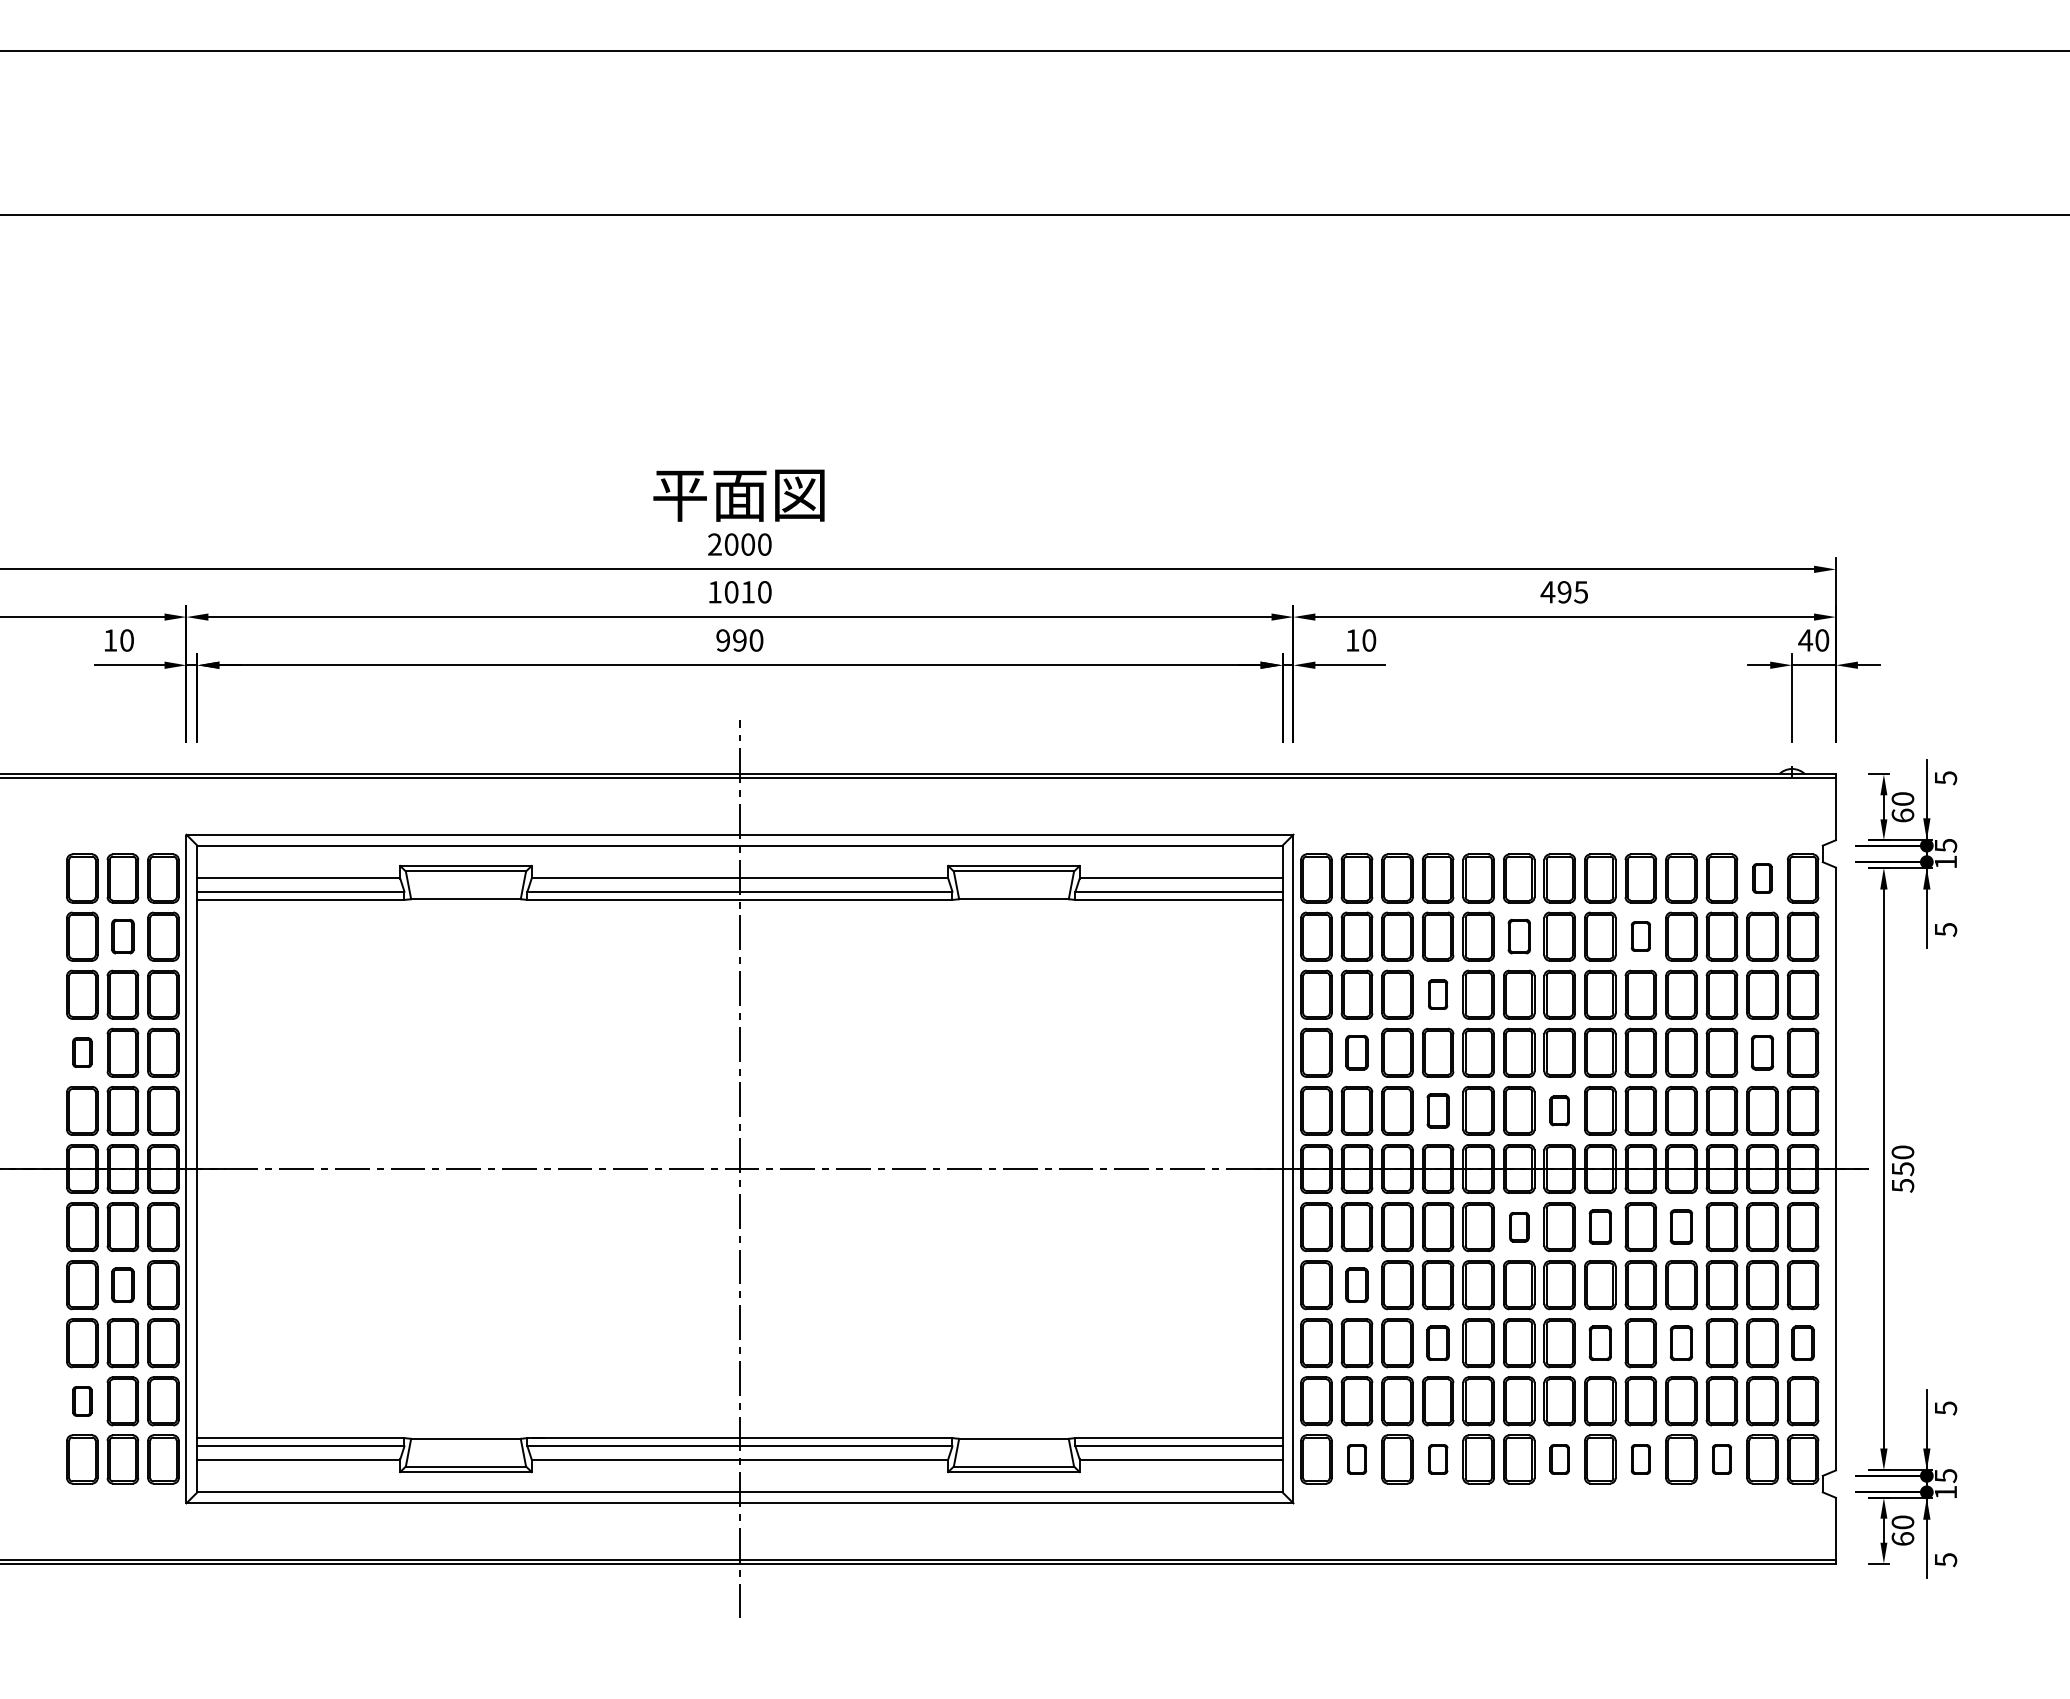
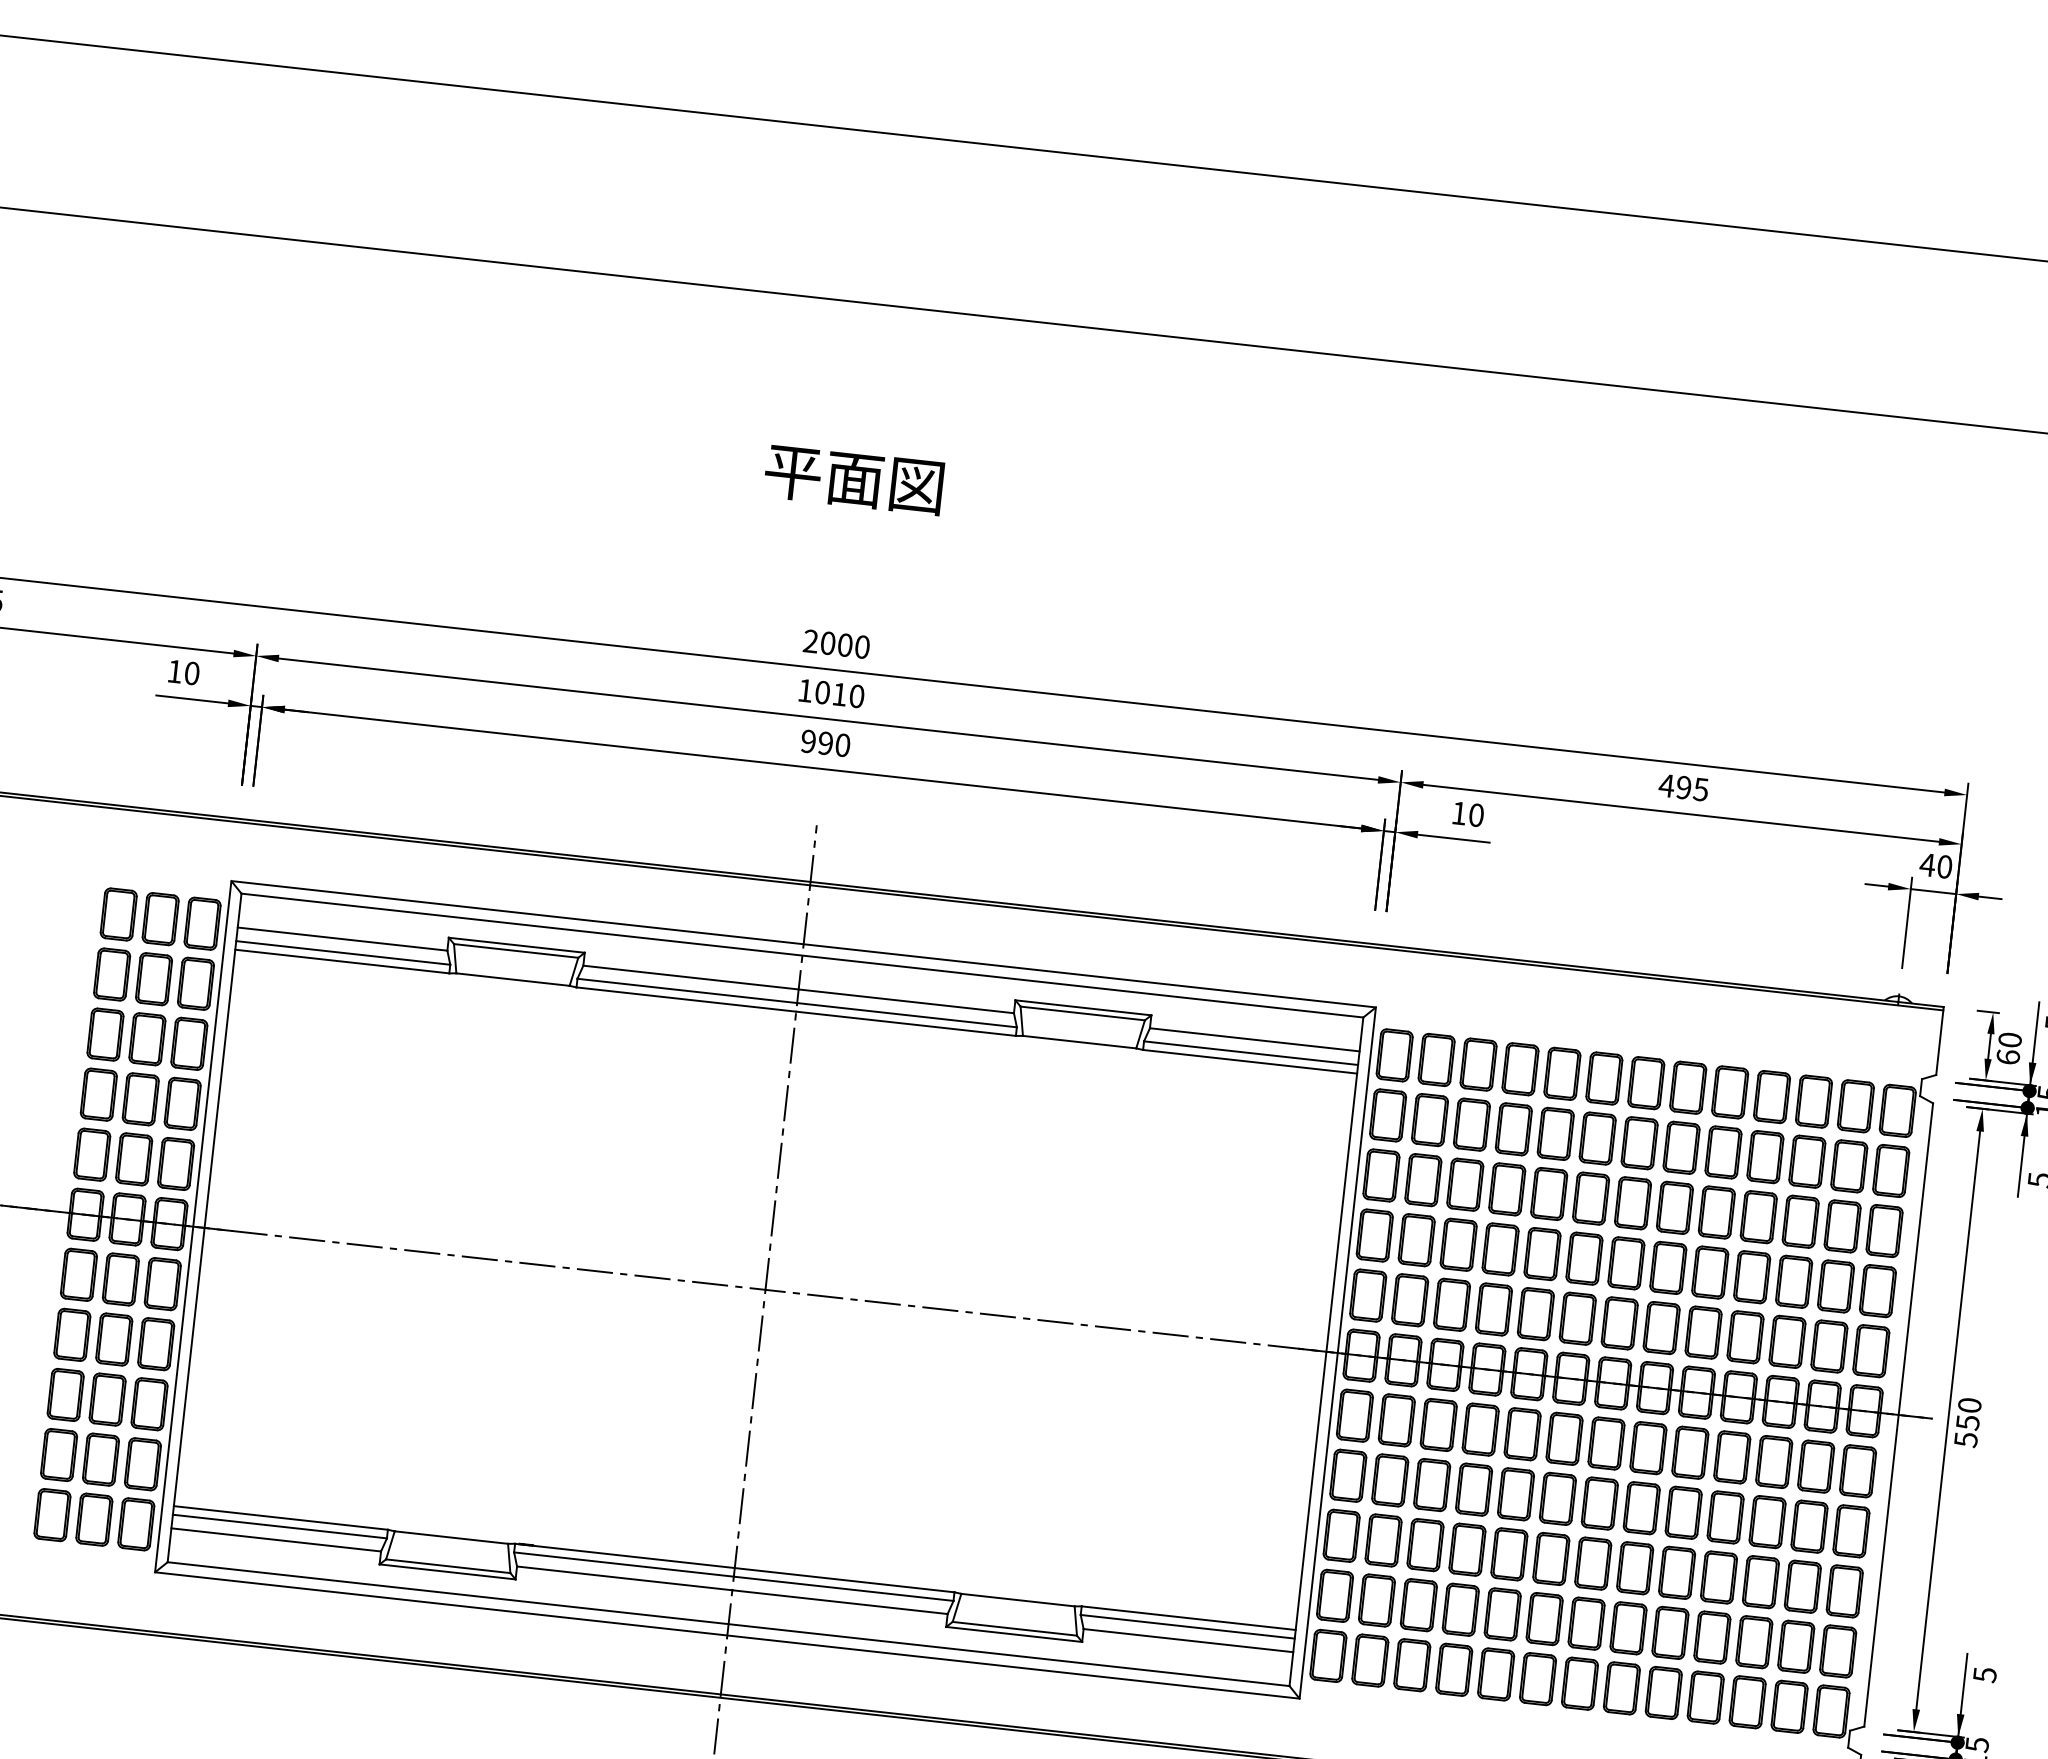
text: (738, 495) -> (853, 479), moved
part: (1762, 878) -> (1855, 1106), size x1.67
part: (122, 936) -> (153, 978), size x1.43
part: (1519, 936) -> (1598, 1138), size x1.43
part: (1640, 936) -> (1723, 1152), size x1.67
part: (1437, 994) -> (1506, 1189), size x1.67
part: (82, 1052) -> (99, 1094), size x1.67
part: (1356, 1052) -> (1416, 1239), size x1.43
part: (1762, 1052) -> (1836, 1286), size x1.43
part: (1438, 1110) -> (1494, 1309), size x1.43
part: (1559, 1110) -> (1619, 1322), size x1.67
part: (1600, 1226) -> (1648, 1447), size x1.43
part: (1681, 1226) -> (1732, 1456), size x1.43
part: (1519, 1227) -> (1564, 1439), size x1.67
part: (122, 1285) -> (113, 1339), size x1.43
part: (1356, 1285) -> (1389, 1480), size x1.43
part: (1437, 1343) -> (1466, 1549), size x1.43
part: (1600, 1343) -> (1635, 1568), size x1.43
part: (1681, 1343) -> (1719, 1577), size x1.43
part: (1802, 1343) -> (1844, 1591), size x1.43
part: (82, 1401) -> (59, 1455), size x1.67
part: (1356, 1459) -> (1369, 1660), size x1.67
part: (1438, 1459) -> (1454, 1669), size x1.67
part: (1559, 1459) -> (1579, 1683), size x1.67
part: (1640, 1459) -> (1663, 1692), size x1.67
part: (1721, 1459) -> (1747, 1702), size x1.67

